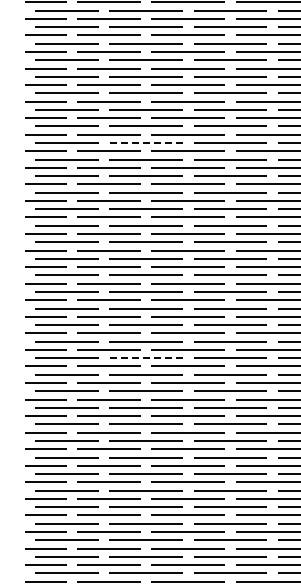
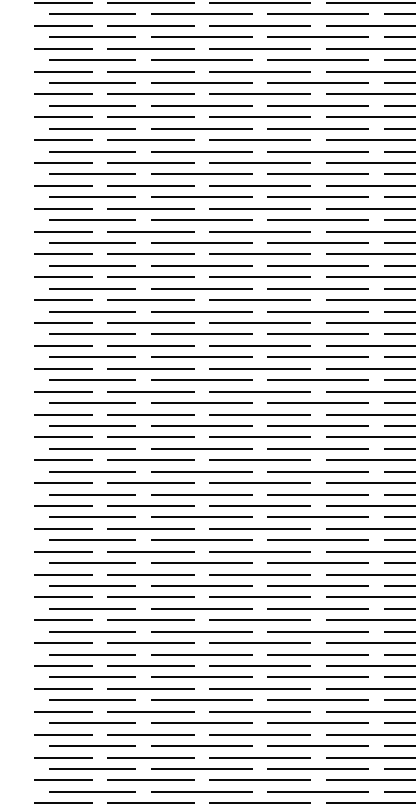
line: (146, 143) -> (202, 197), dashed -> solid
line: (146, 358) -> (202, 494), dashed -> solid

